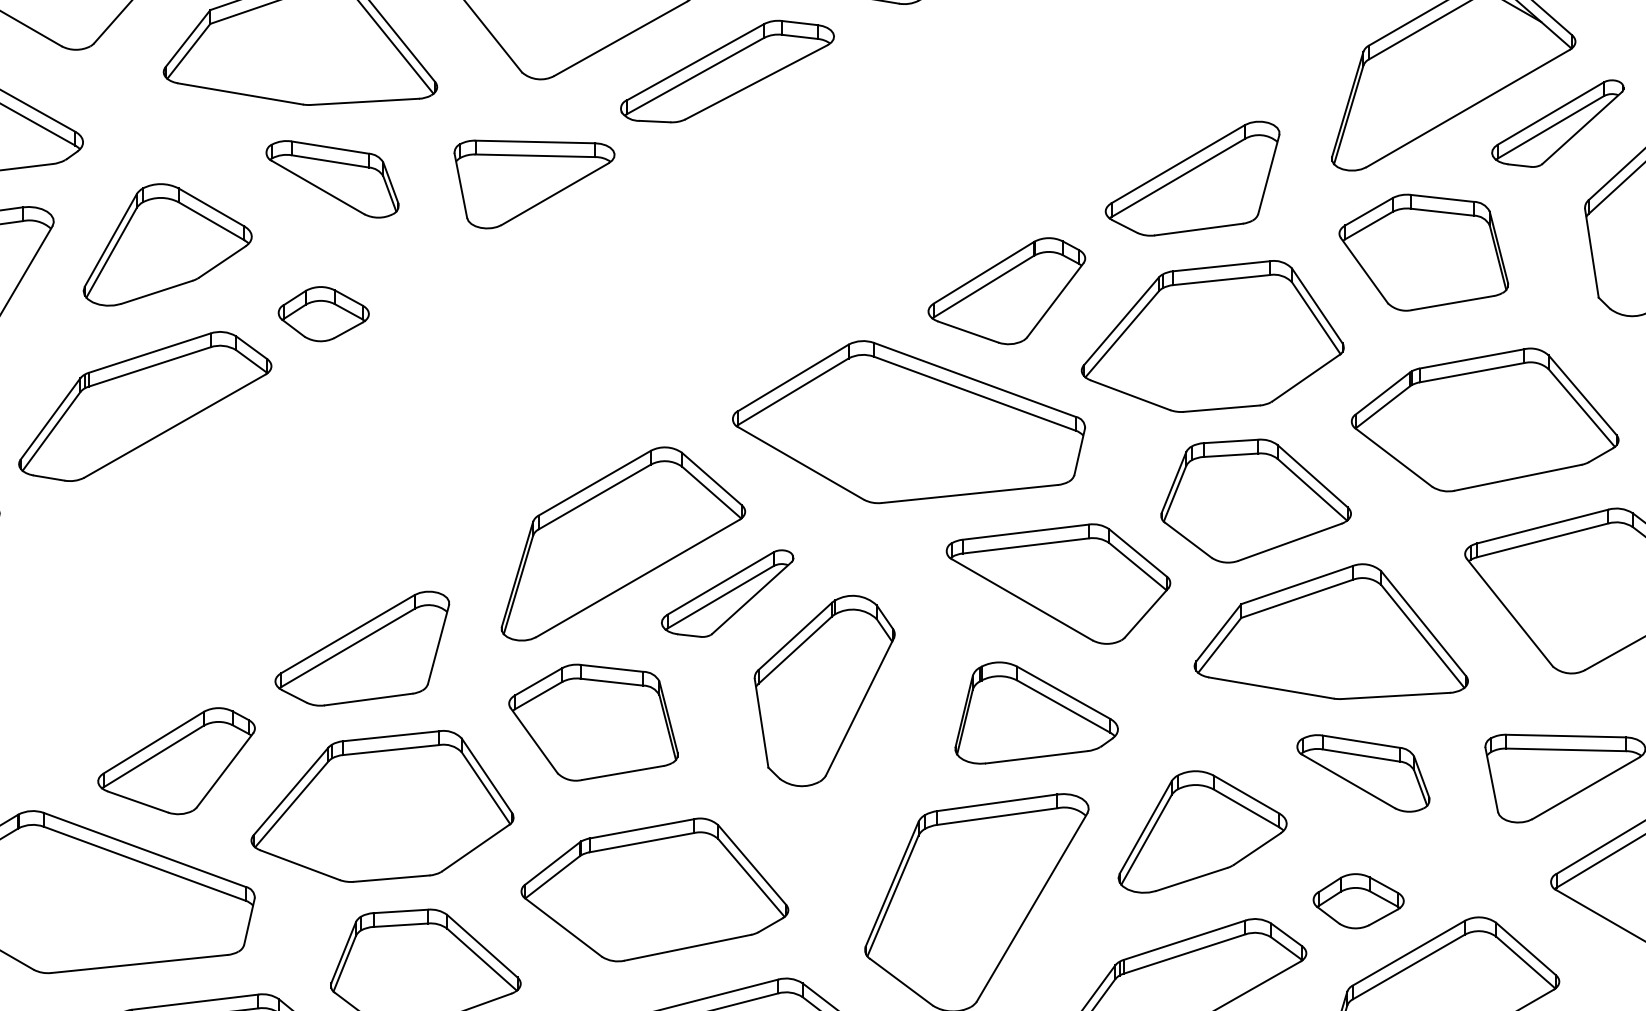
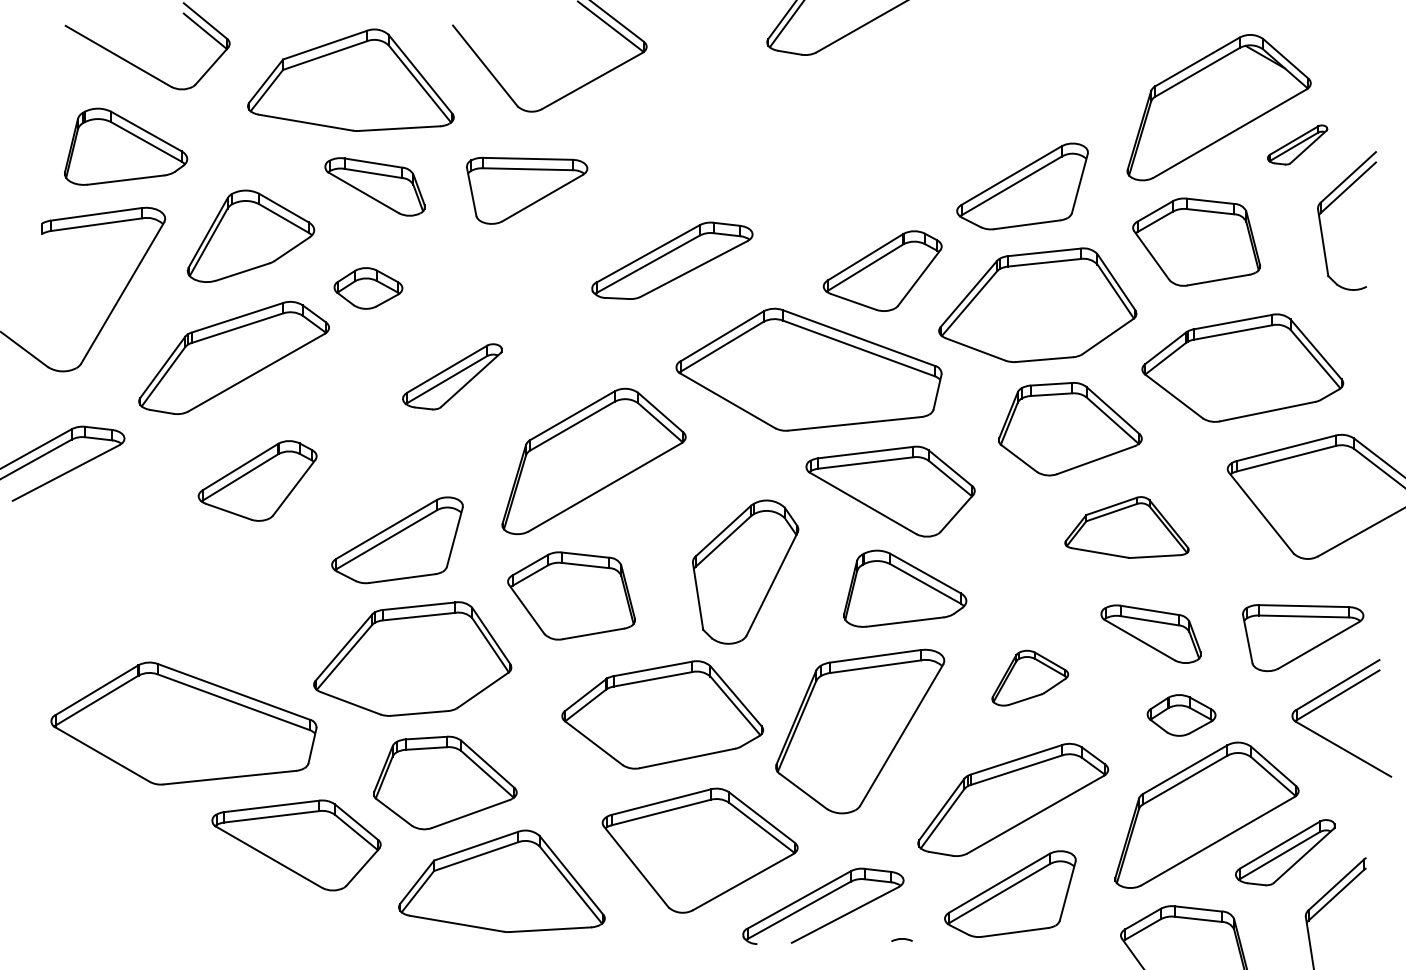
part: (727, 71) -> (672, 260), moved
part: (1557, 122) -> (1297, 144), size x0.6
part: (1058, 583) -> (890, 491), moved
part: (727, 593) -> (452, 376), moved
part: (1330, 631) -> (1126, 527), size x0.6
part: (176, 760) -> (257, 480), moved
part: (1203, 830) -> (1030, 677), size x0.6
part: (654, 889) -> (662, 714), moved
part: (1358, 901) -> (1181, 715), moved

